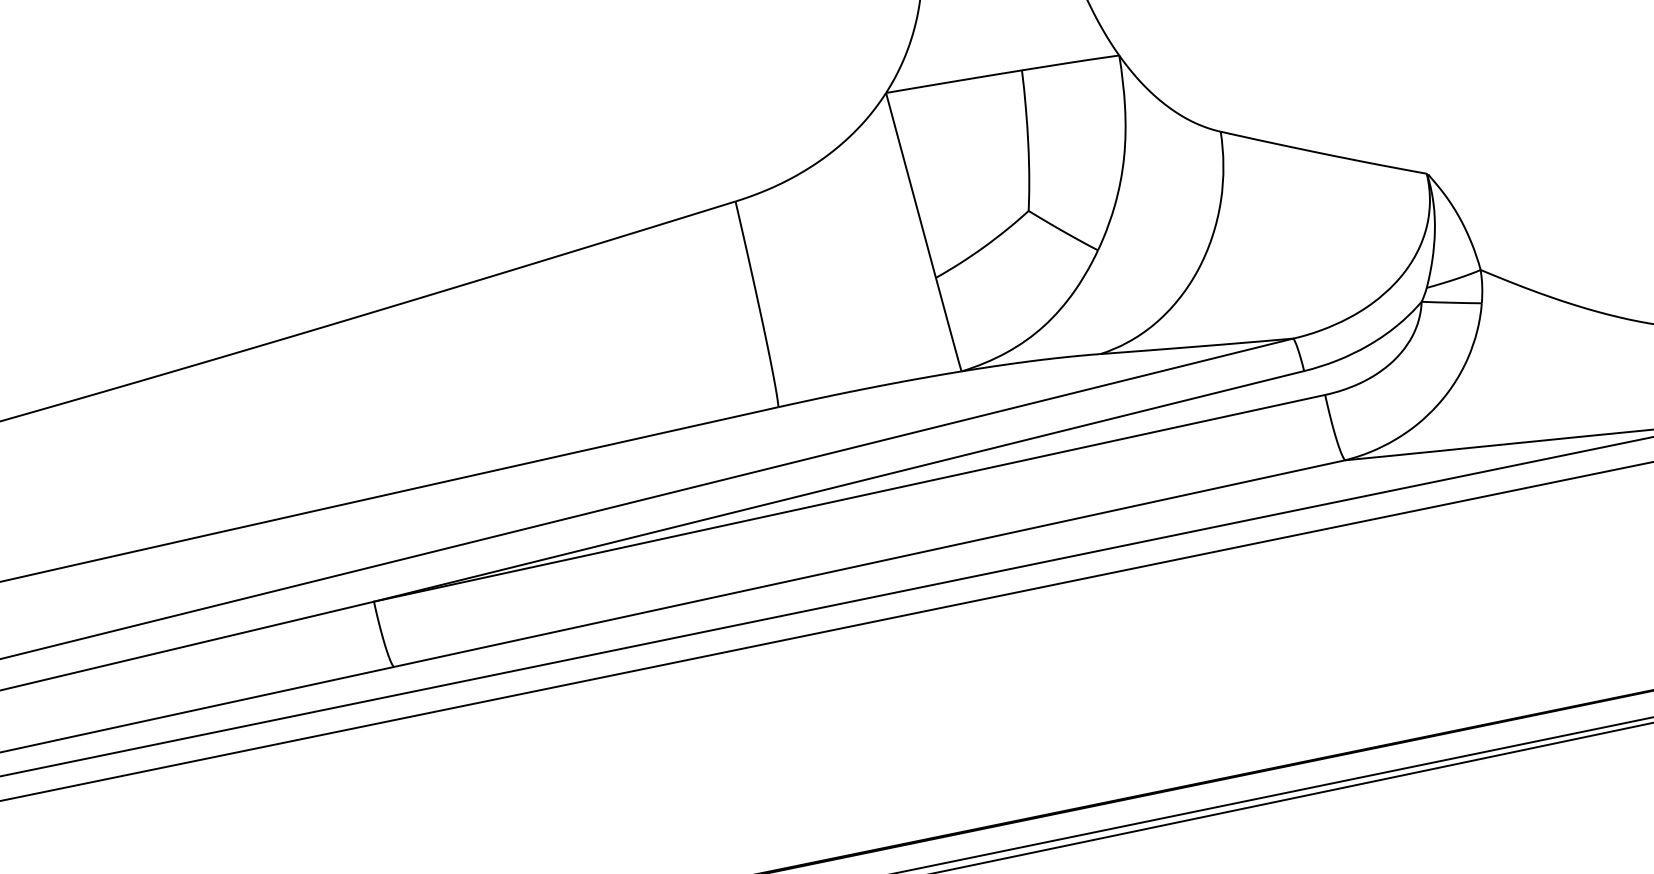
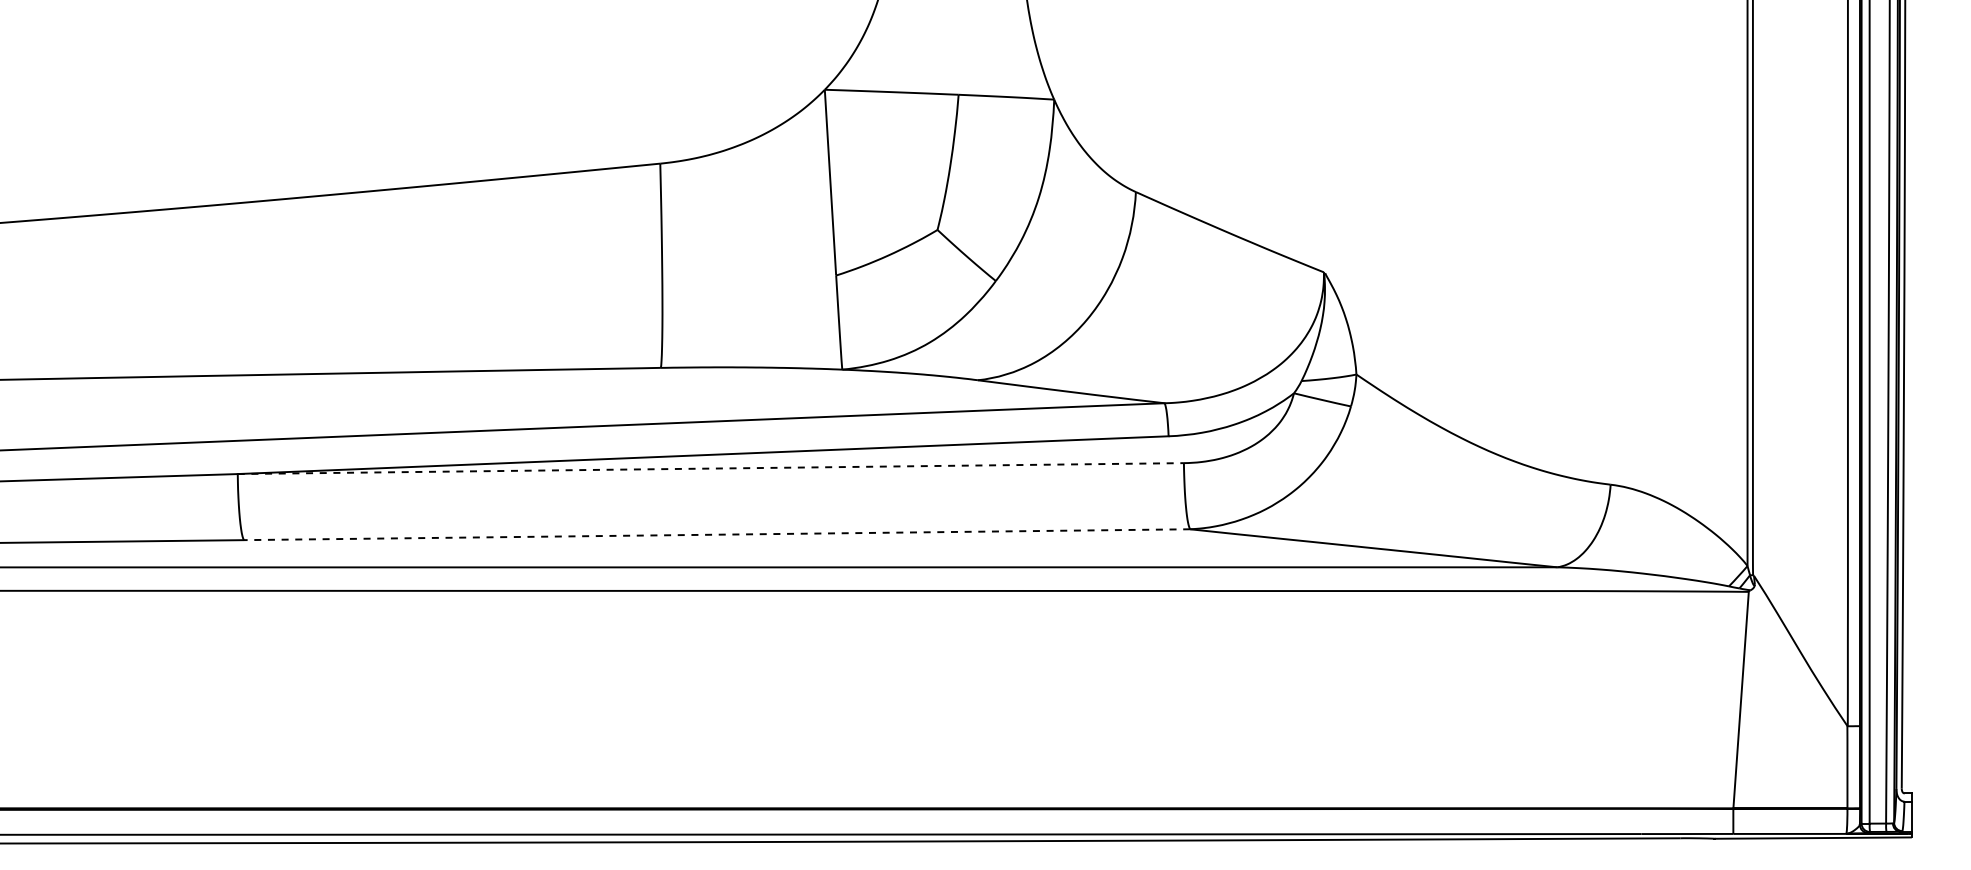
line: (850, 498) -> (711, 468), solid -> dashed
line: (868, 563) -> (716, 534), solid -> dashed

